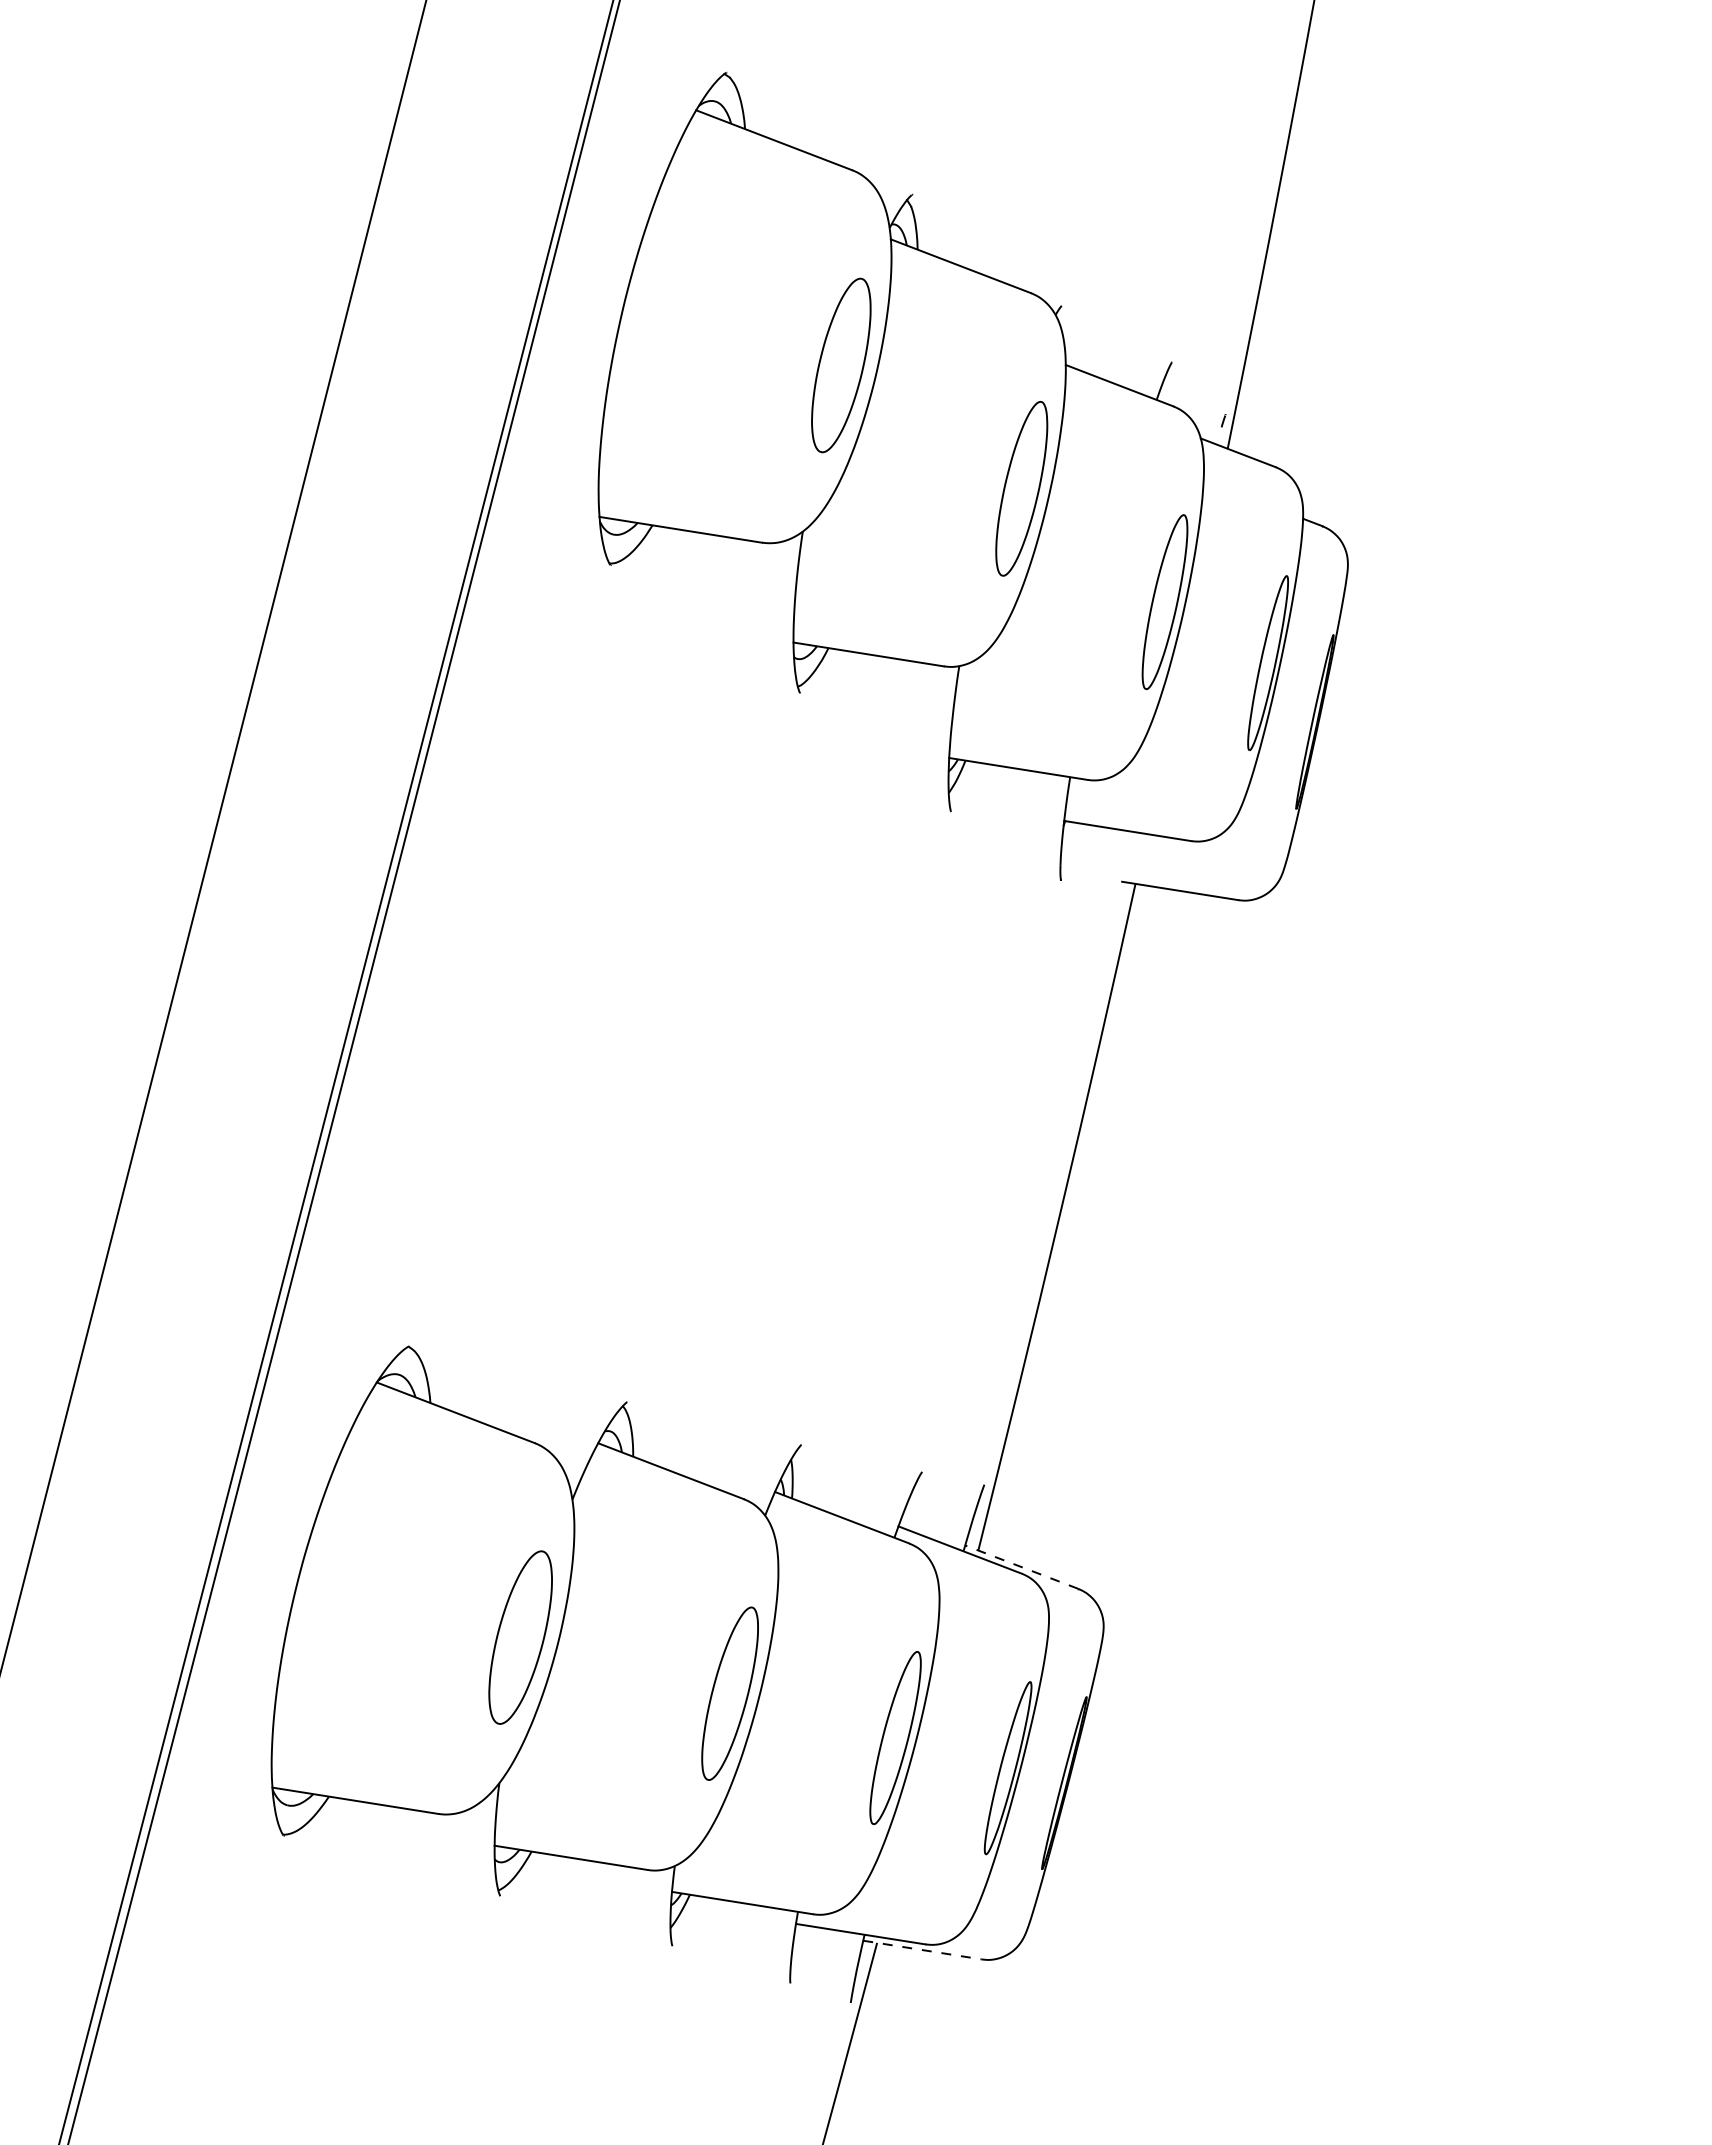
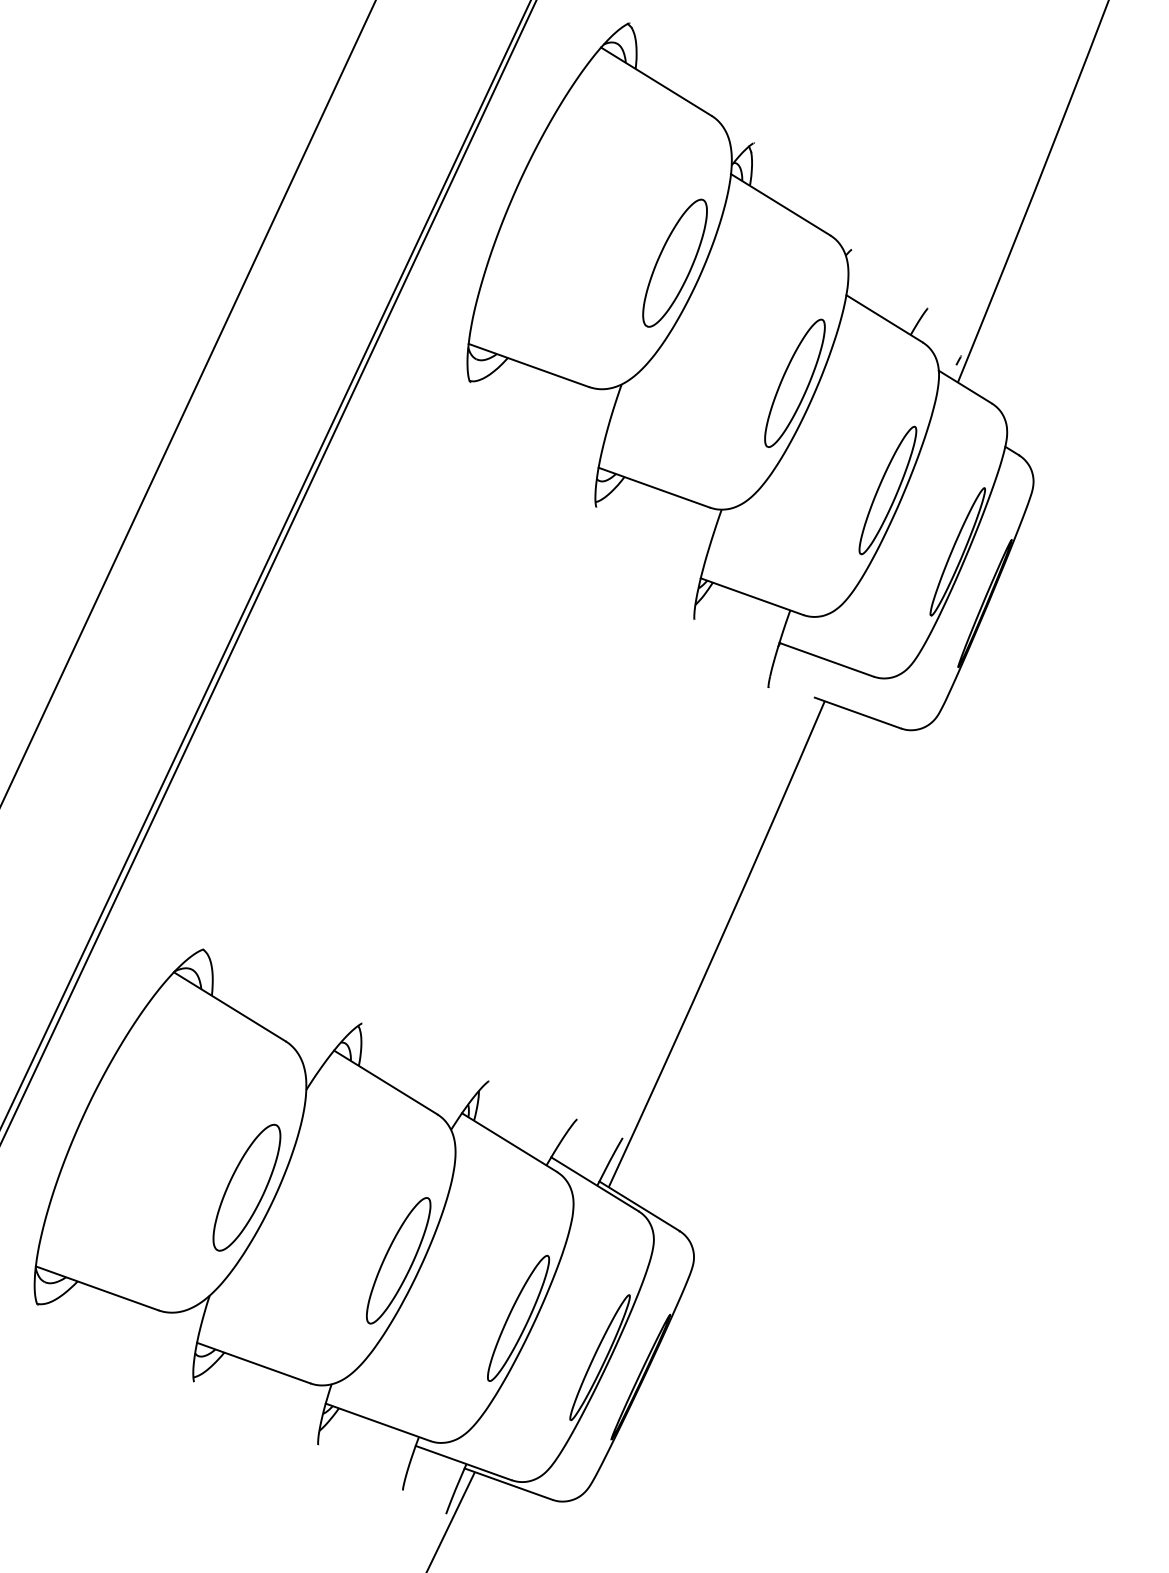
line: (1021, 1566) -> (639, 1205), dashed -> solid
line: (922, 1950) -> (508, 1484), dashed -> solid

